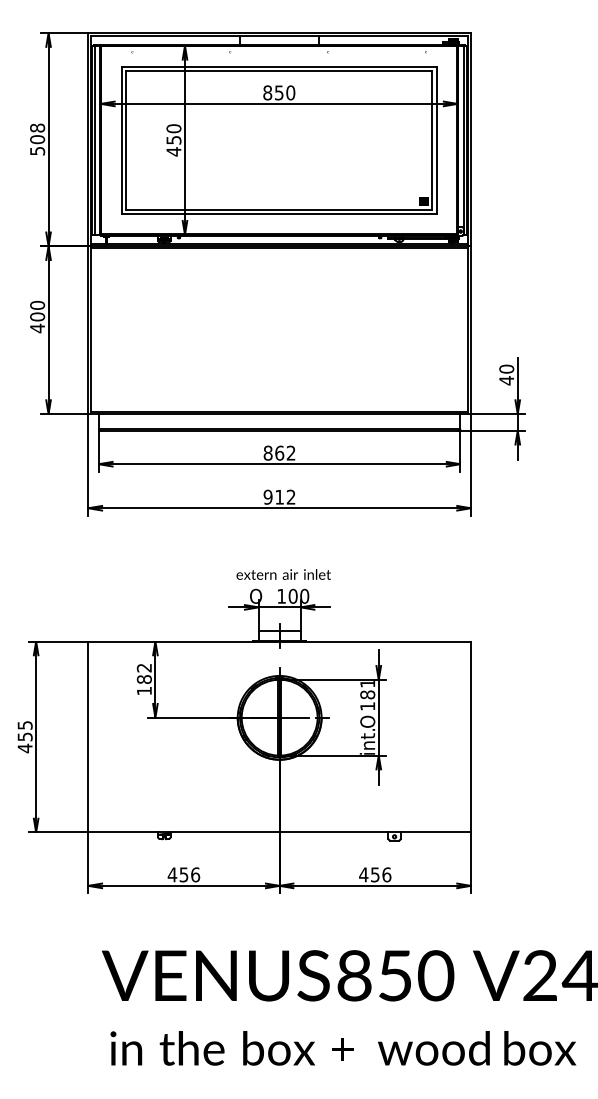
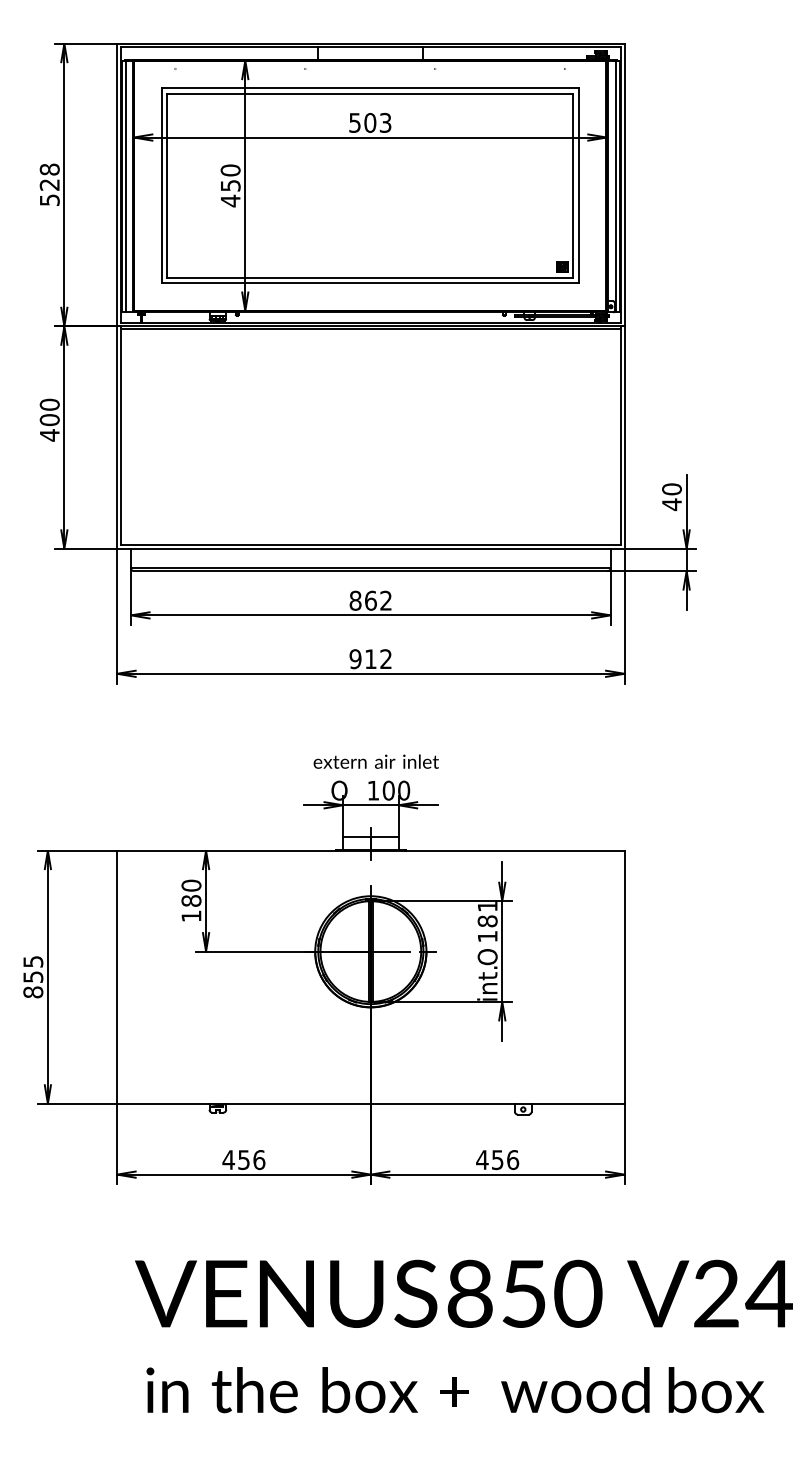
text: (279, 92) -> (370, 122), 850 -> 503
text: (37, 139) -> (49, 184), 508 -> 528
text: (144, 667) -> (191, 885), 182 -> 180
text: (25, 748) -> (33, 992), 455 -> 855

